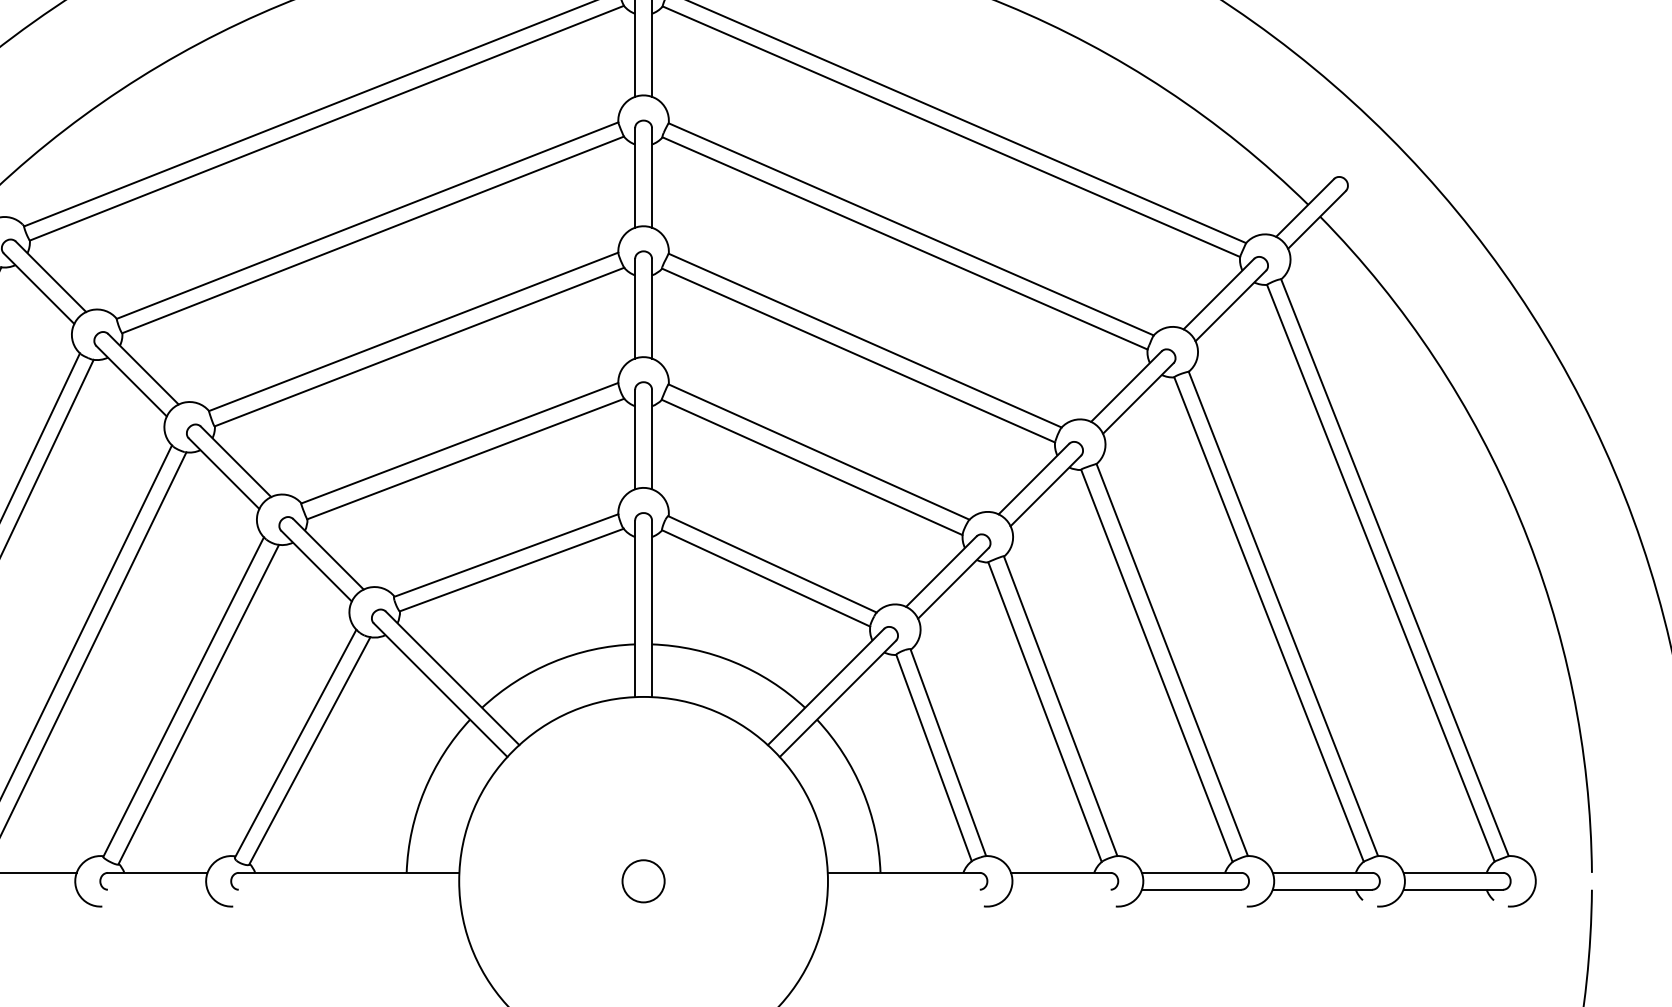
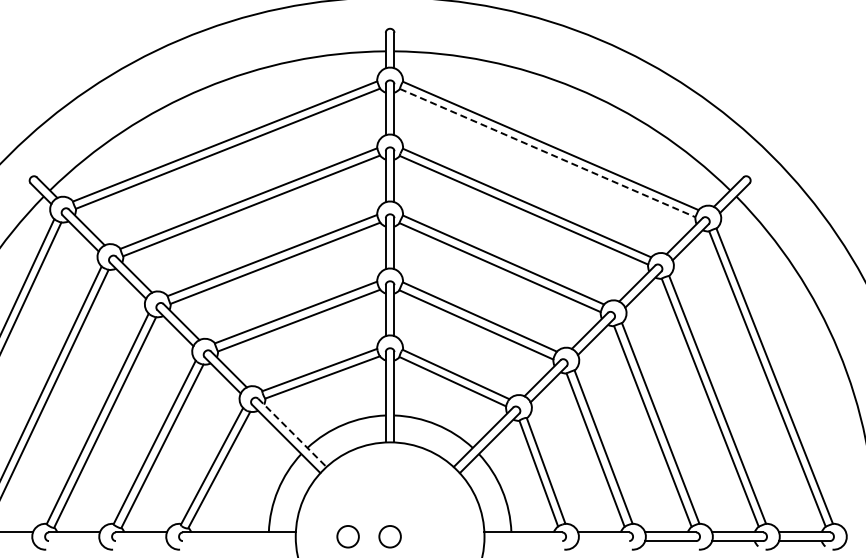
line: (952, 132) -> (548, 153), solid -> dashed
line: (452, 679) -> (292, 433), solid -> dashed
circle: (560, 880) -> (347, 536), added

